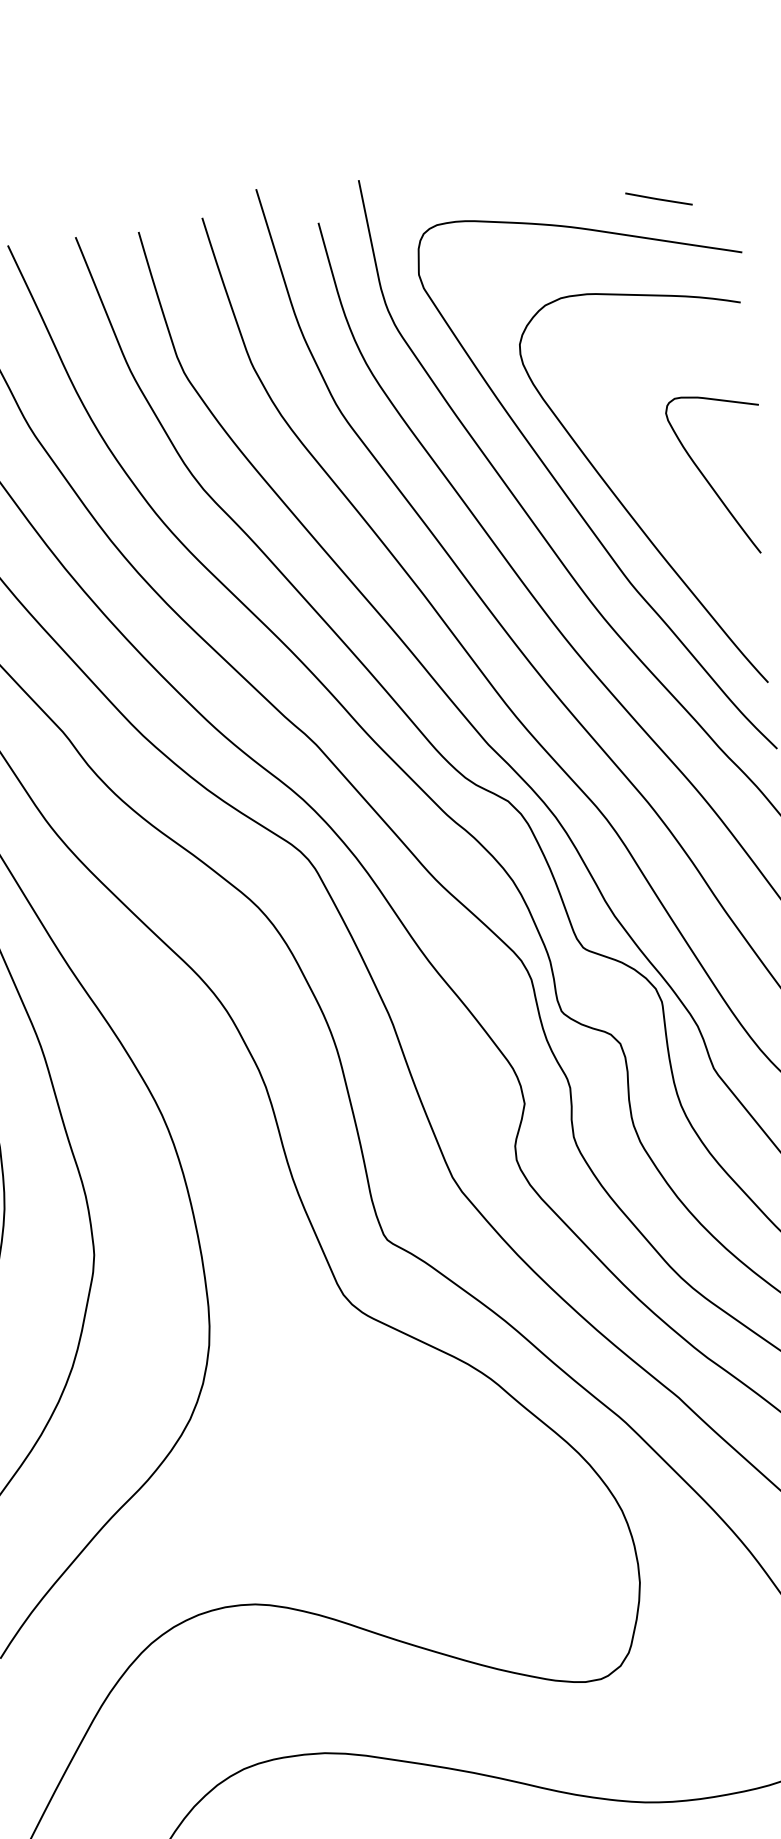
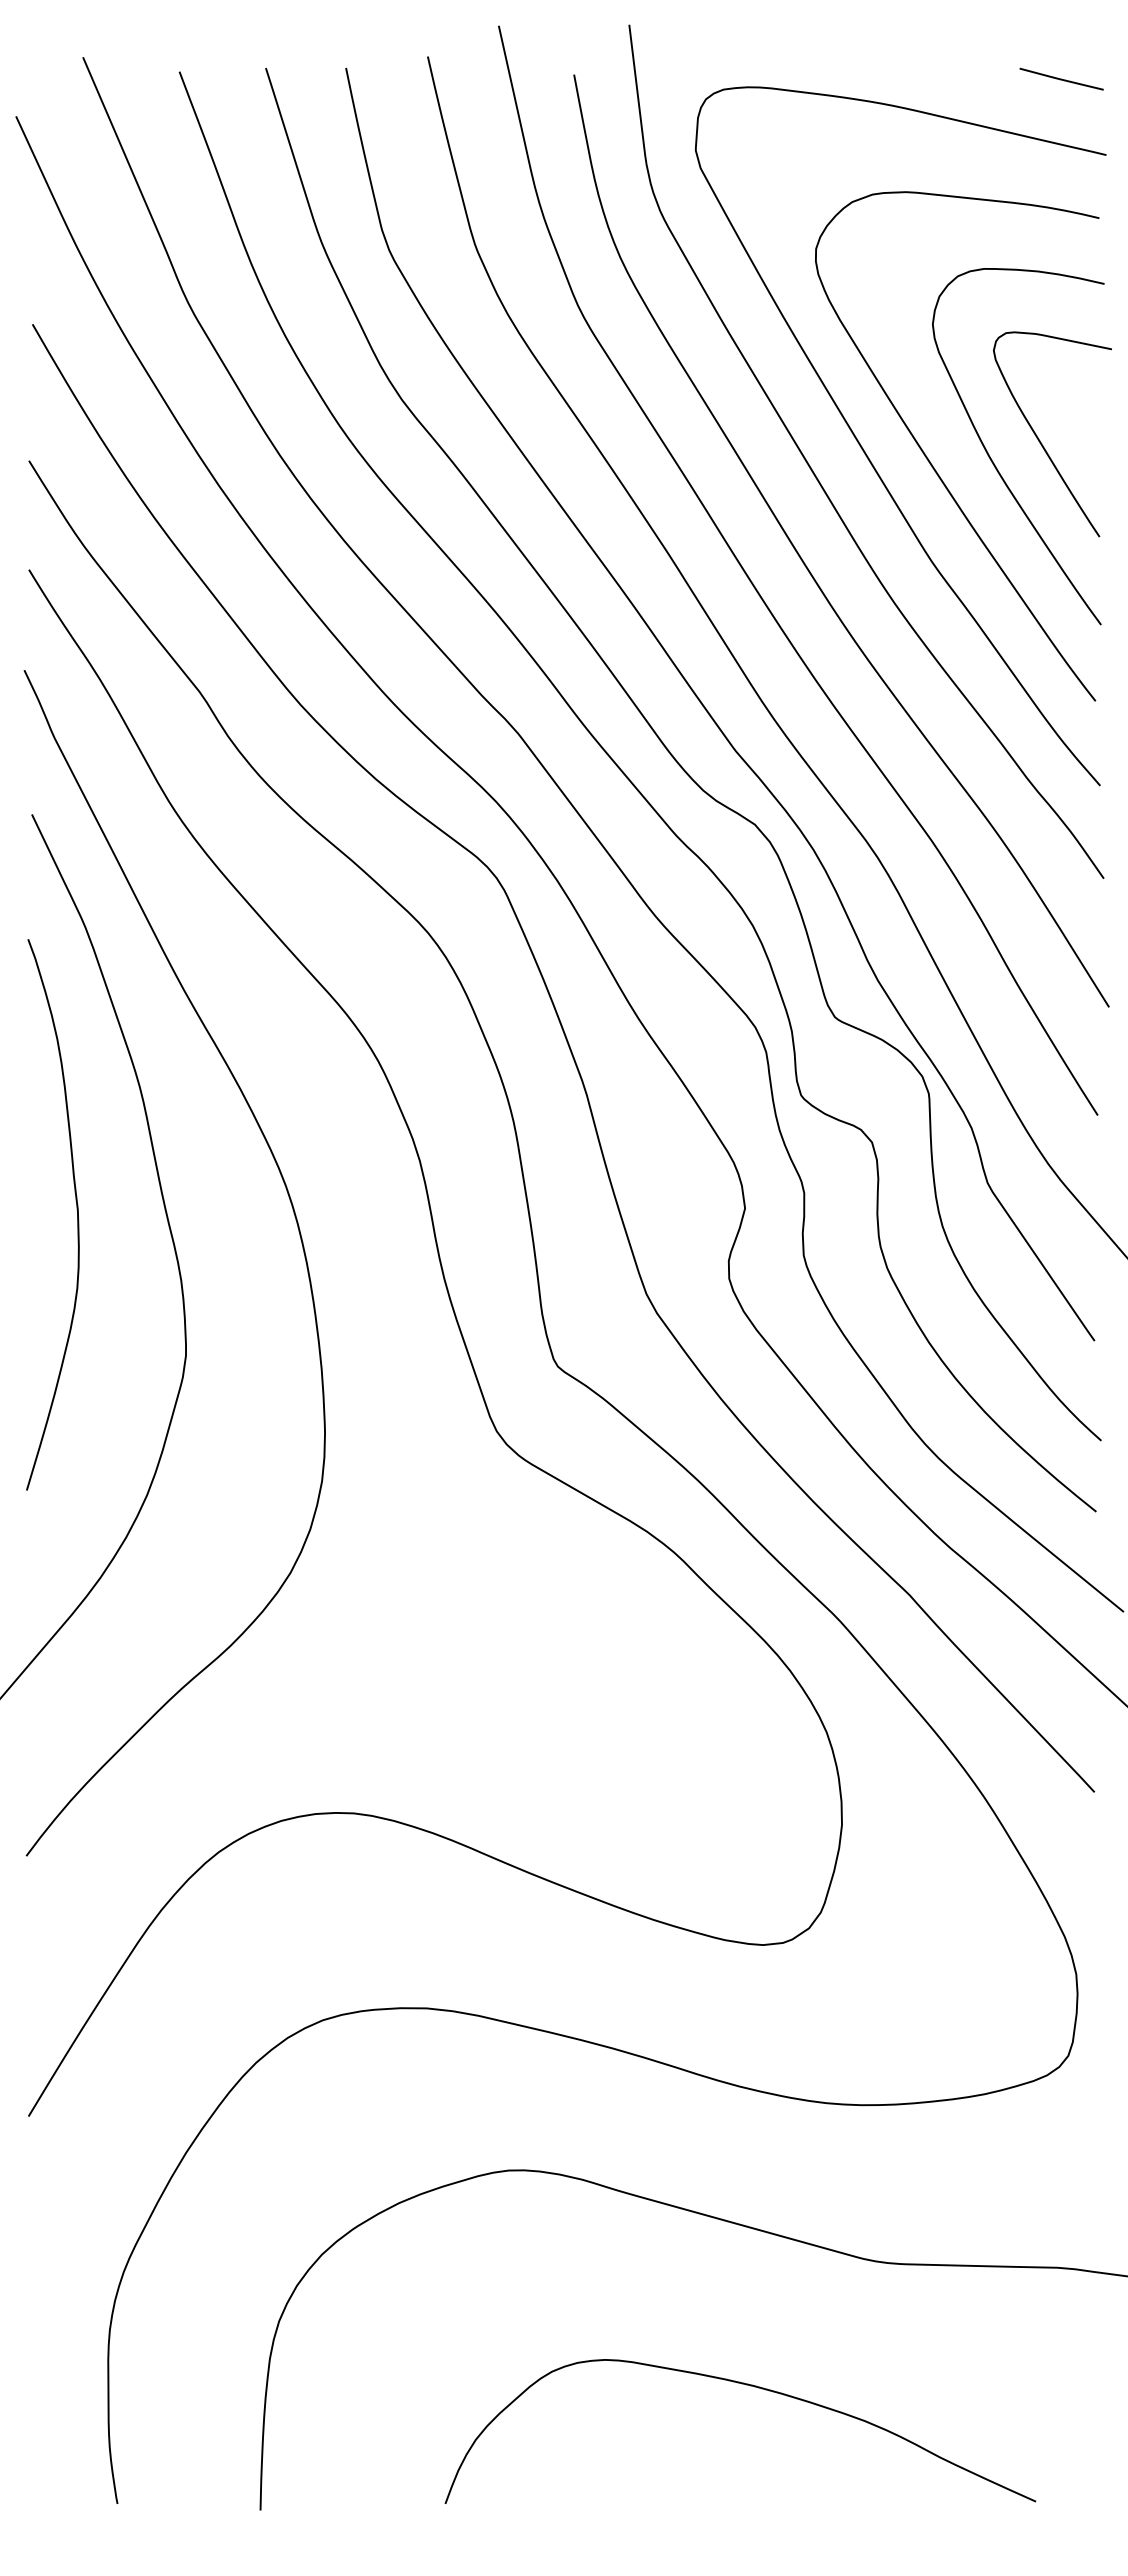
line: (658, 198) -> (1061, 78), moved
curve: (671, 499) -> (992, 459), added

